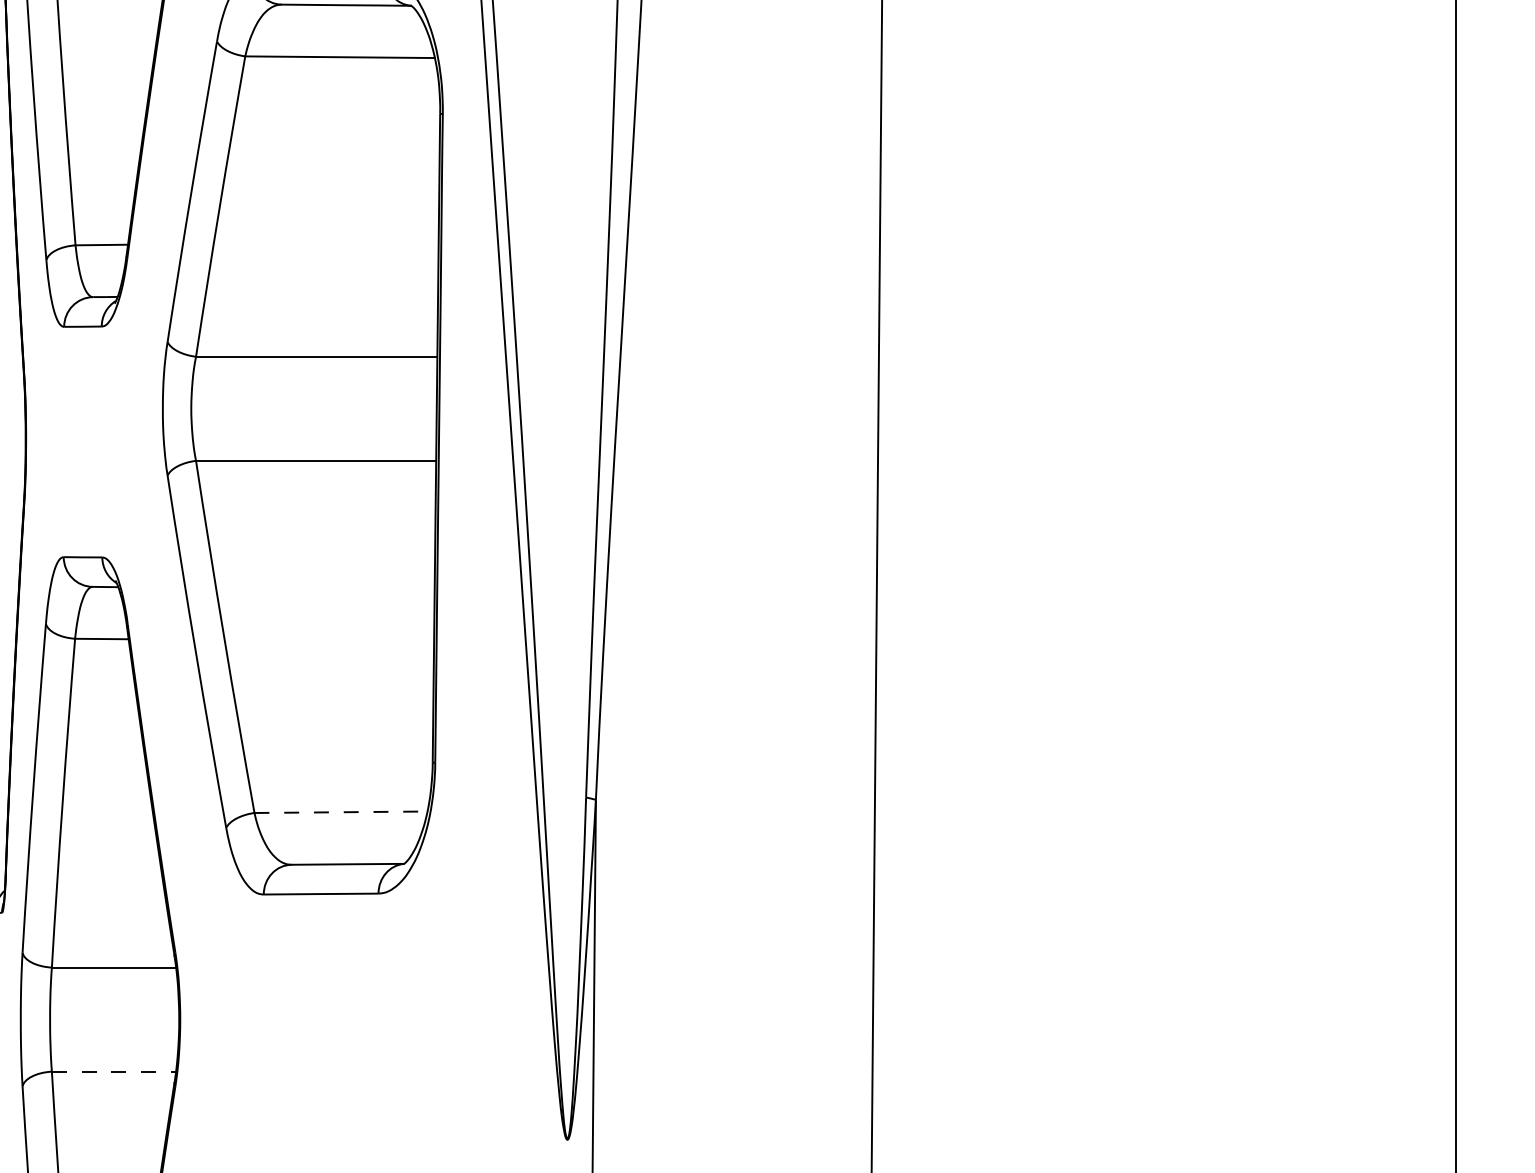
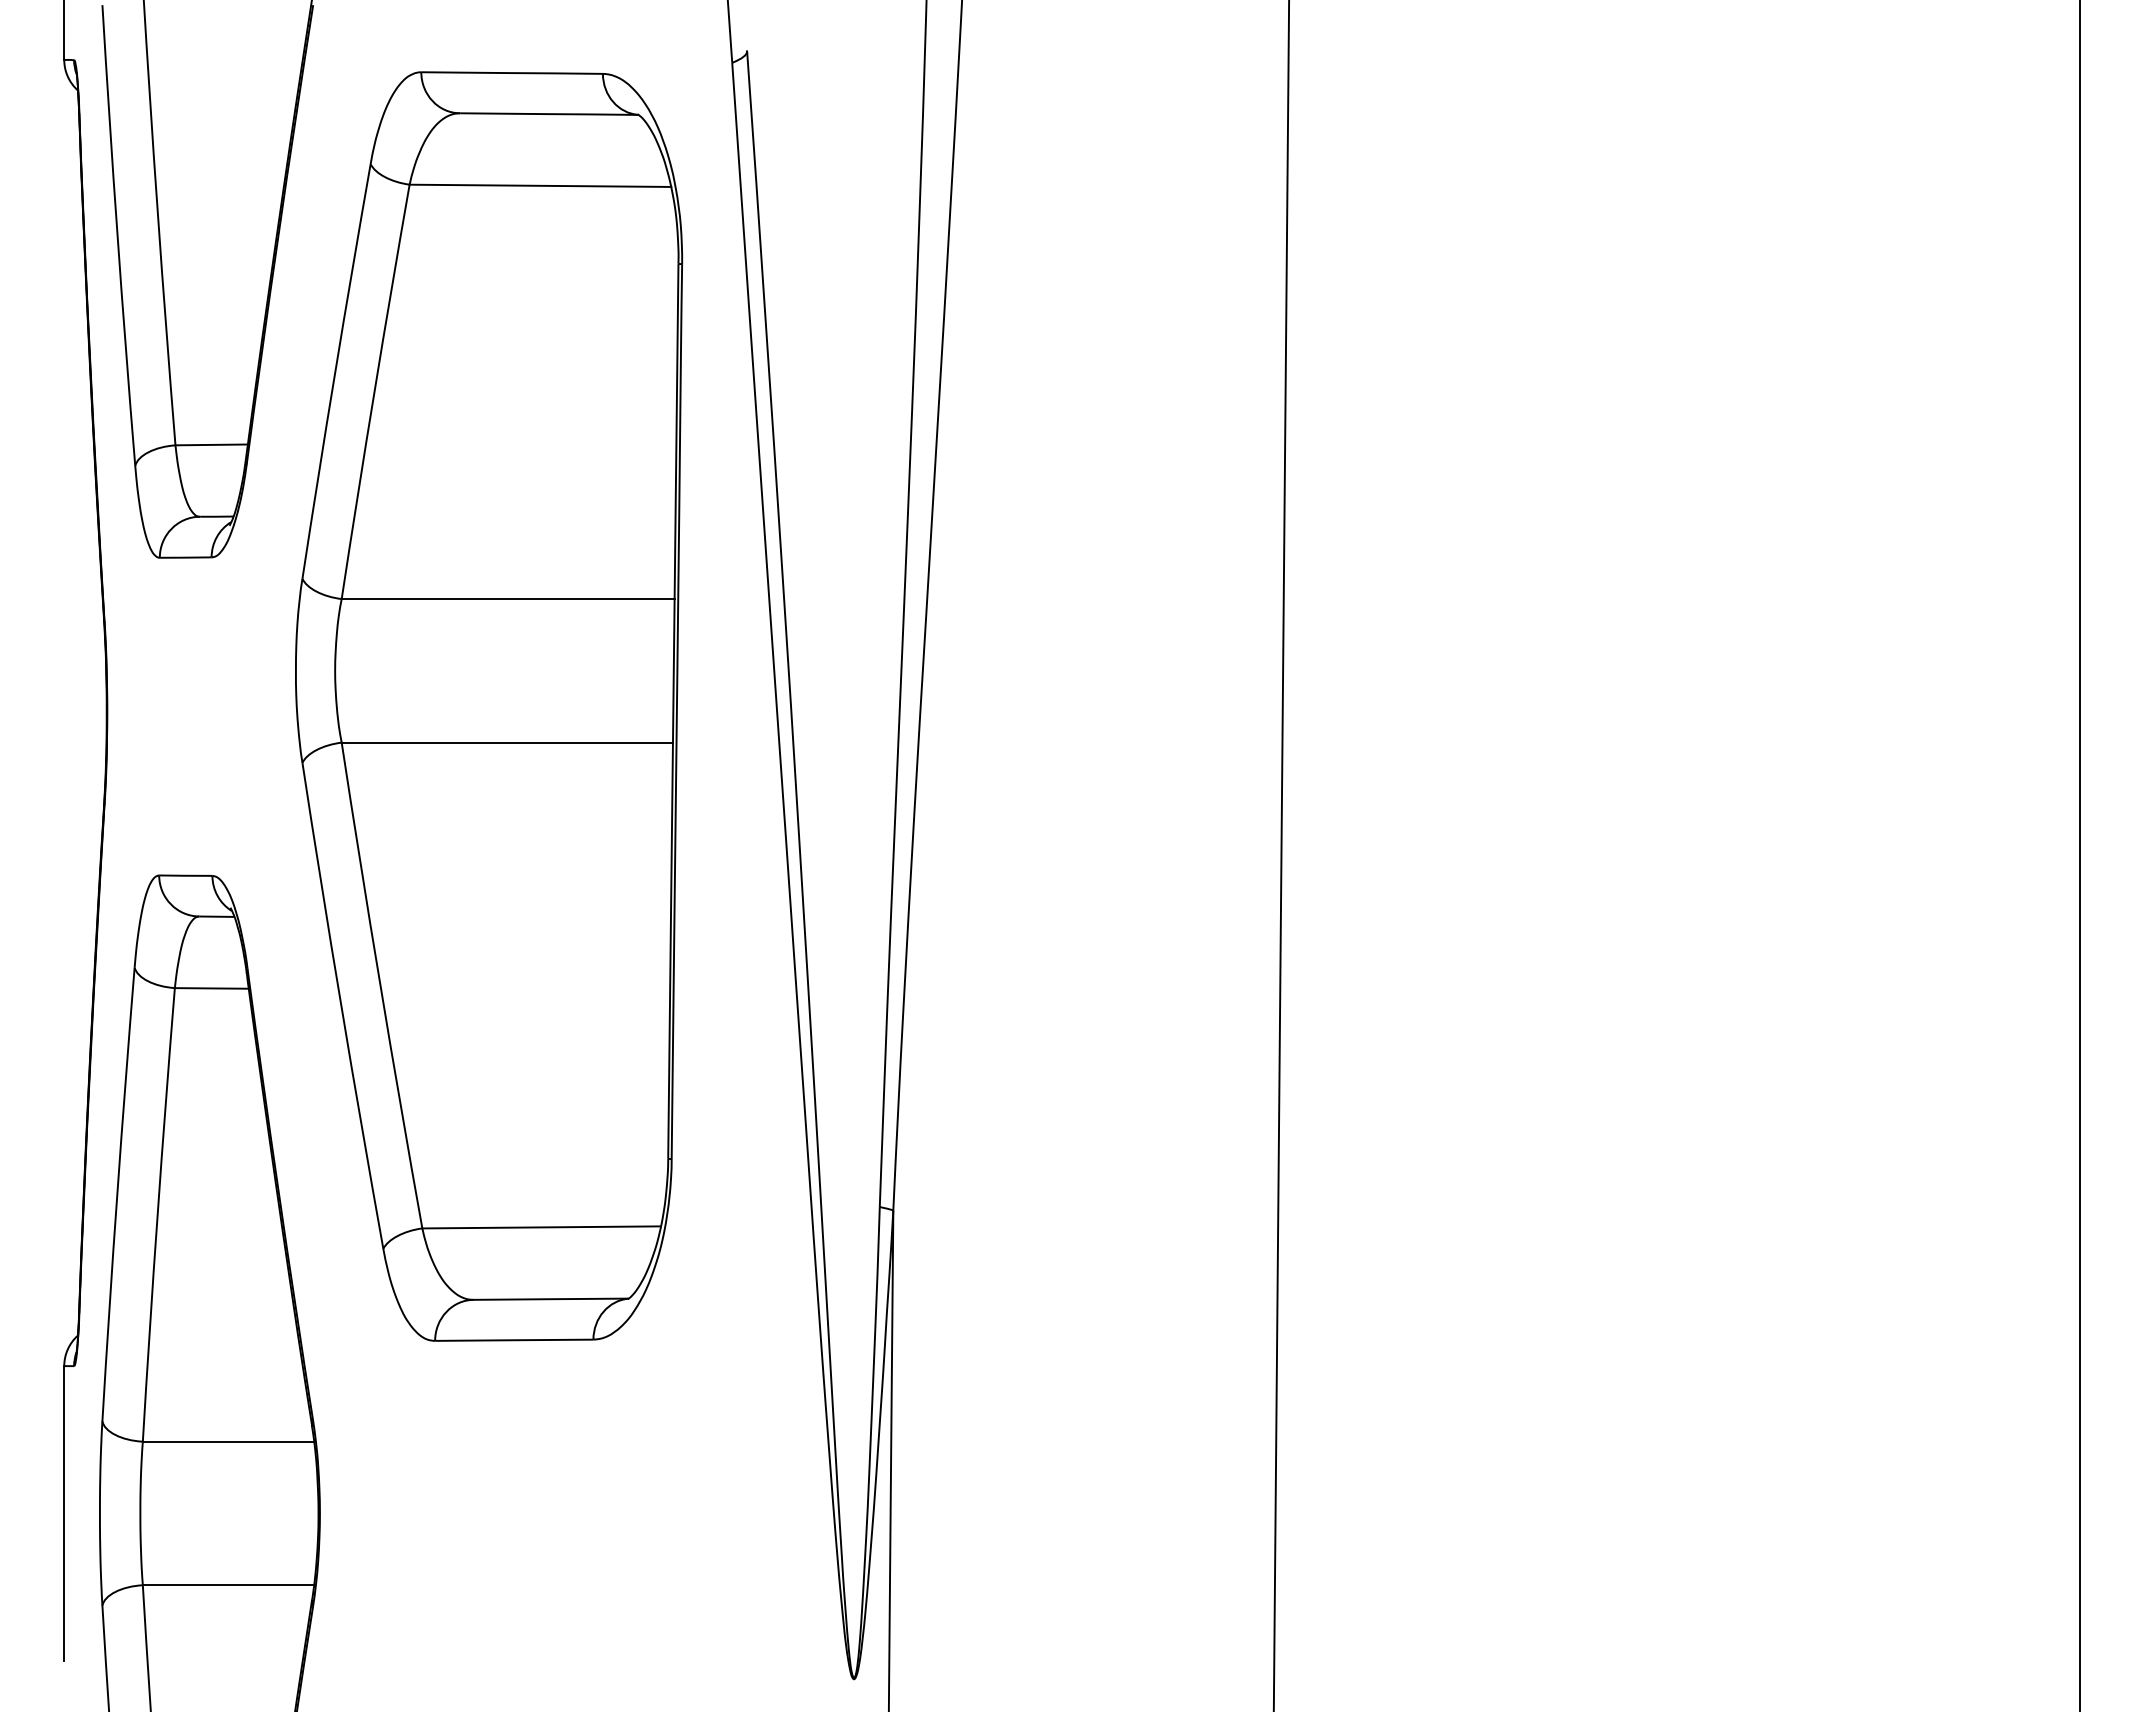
line: (341, 812) -> (542, 1227), dashed -> solid
line: (113, 1071) -> (228, 1585), dashed -> solid

